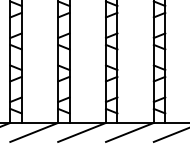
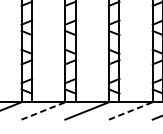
line: (34, 132) -> (43, 111), solid -> dashed
line: (129, 132) -> (130, 111), solid -> dashed

